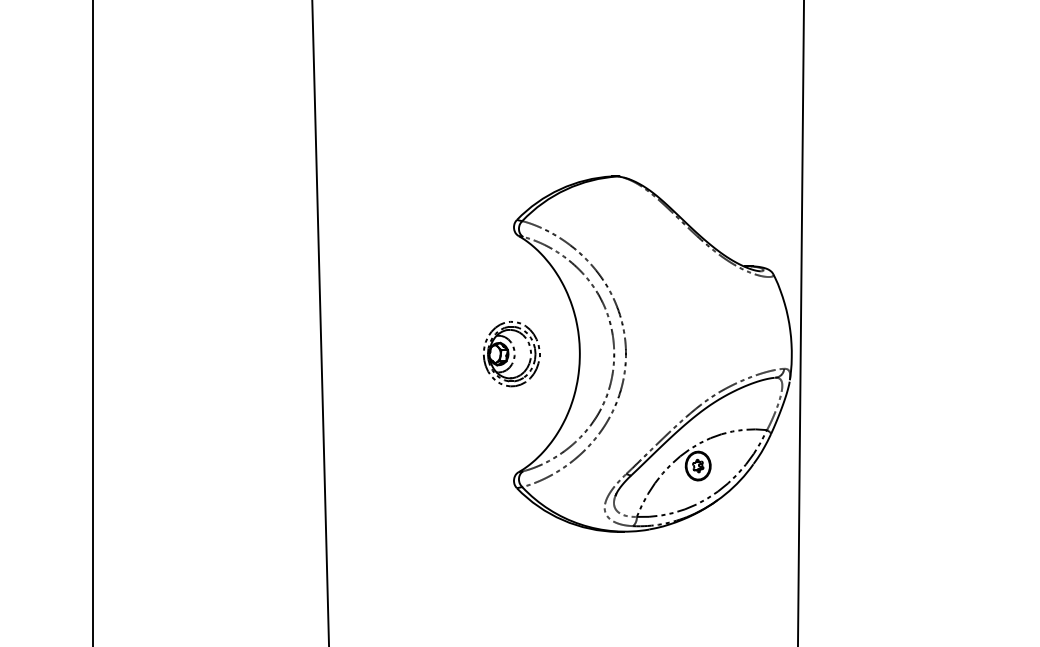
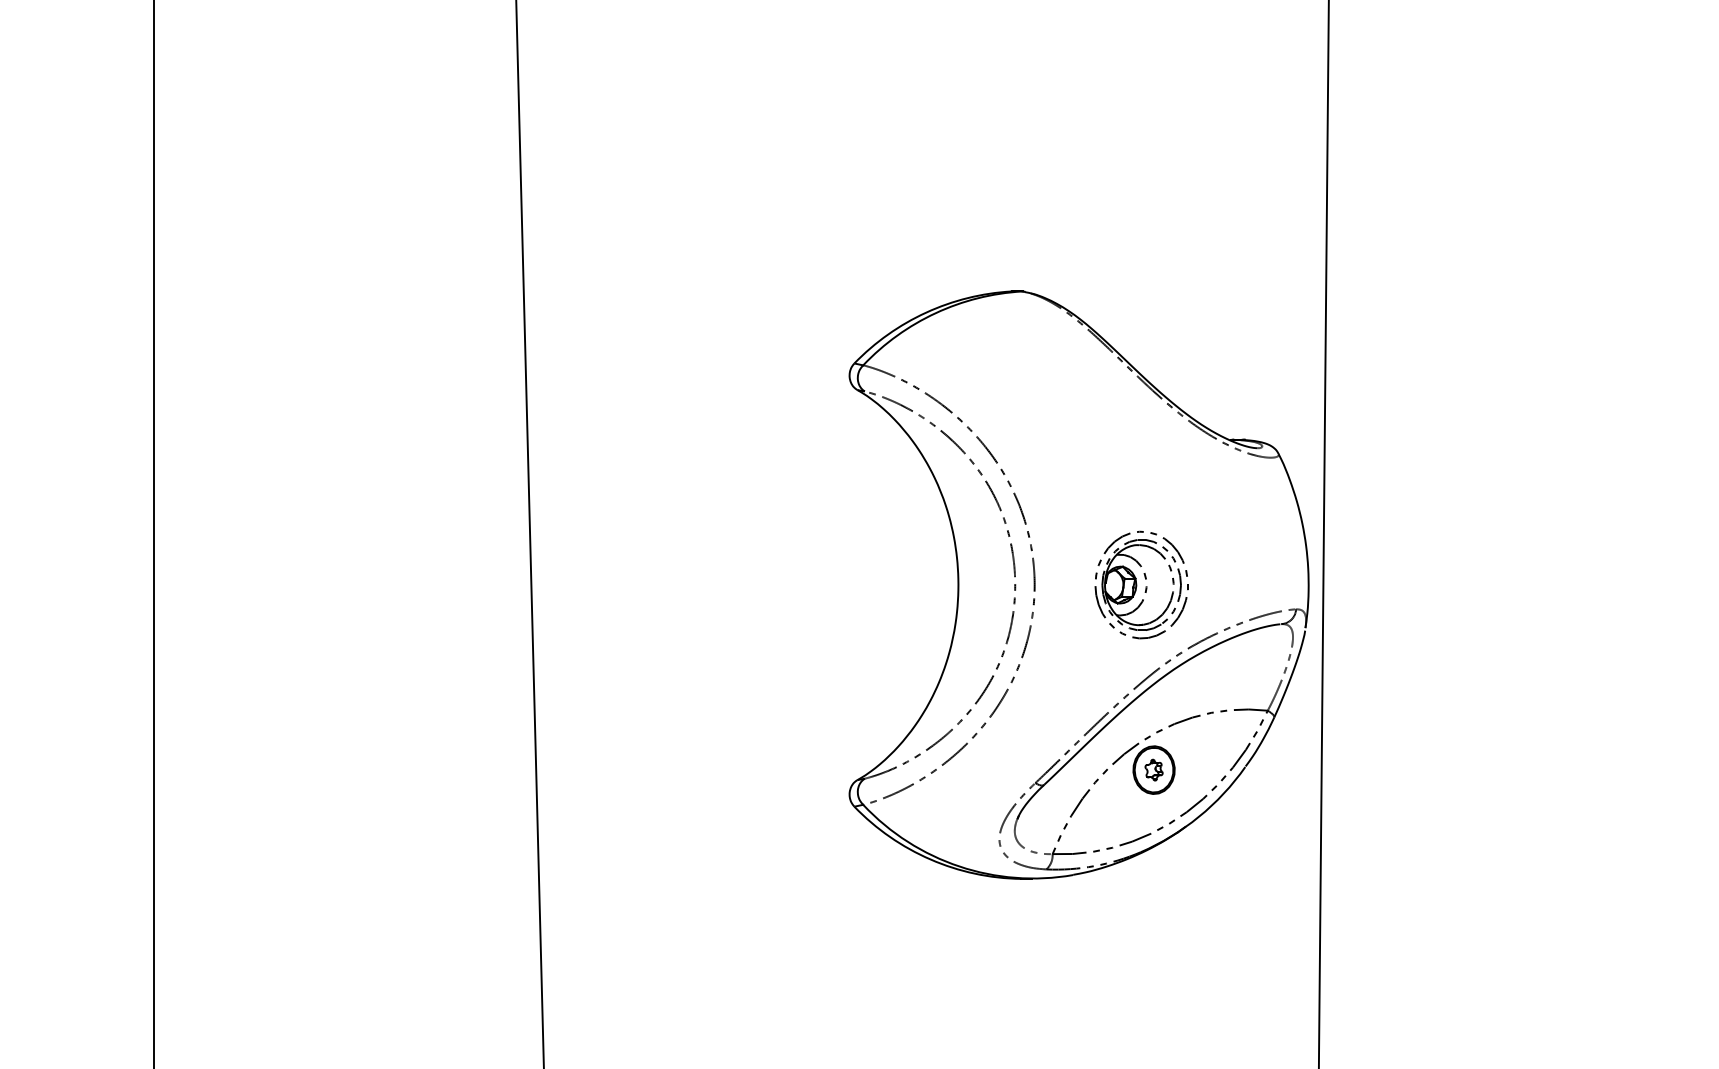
part: (511, 354) -> (1141, 585), moved

